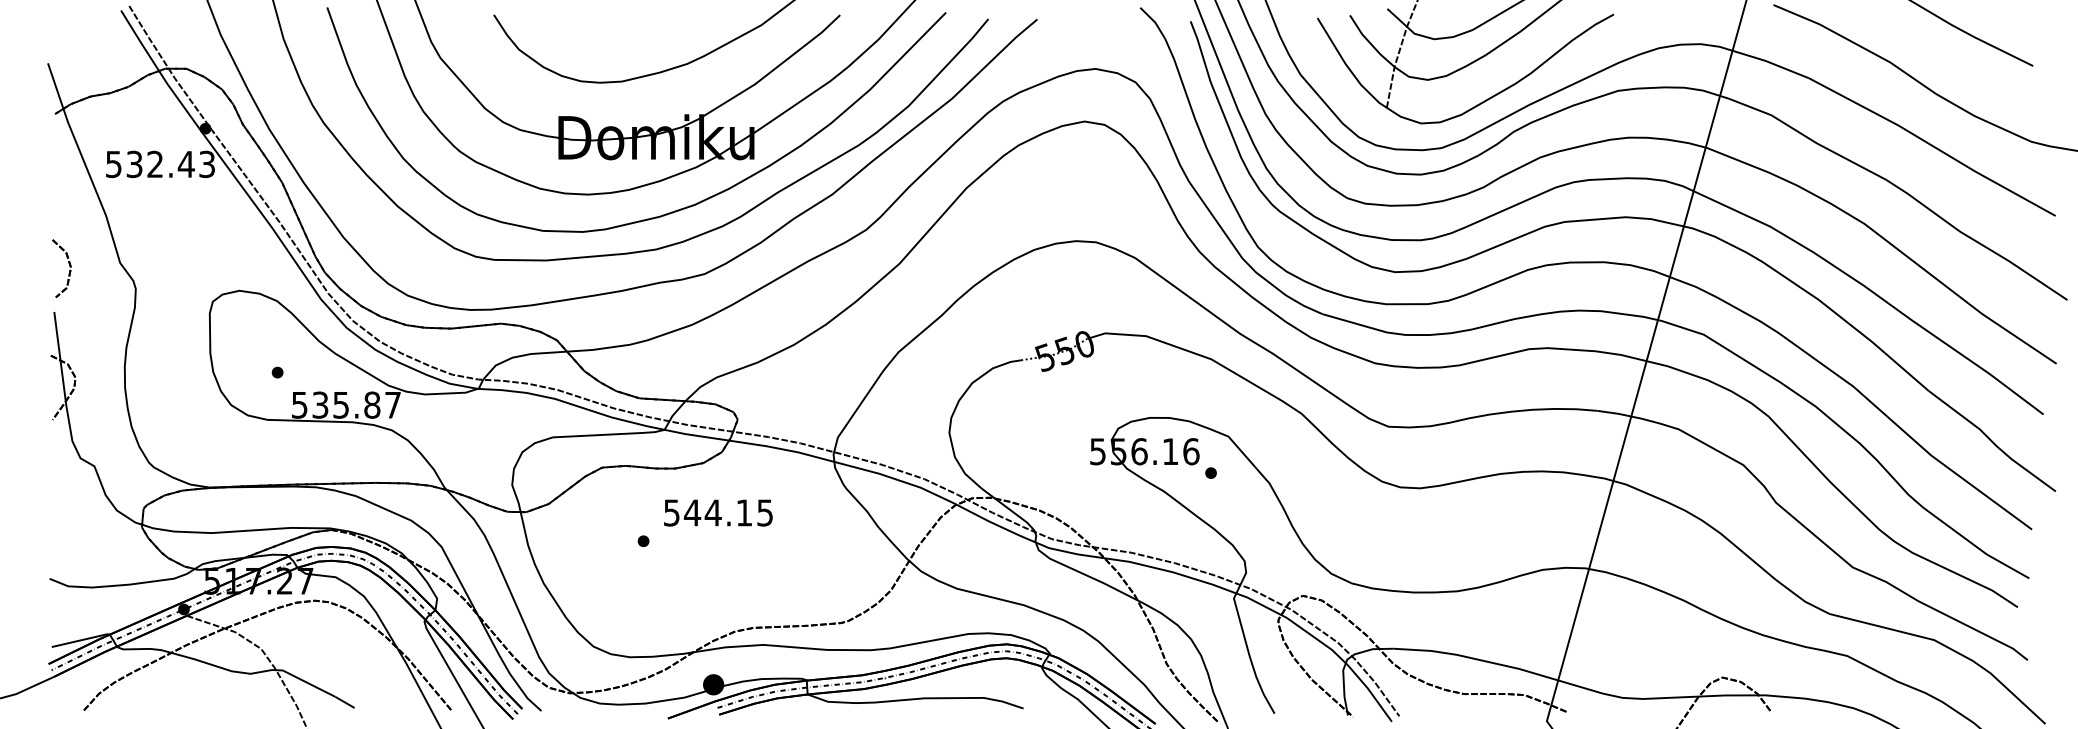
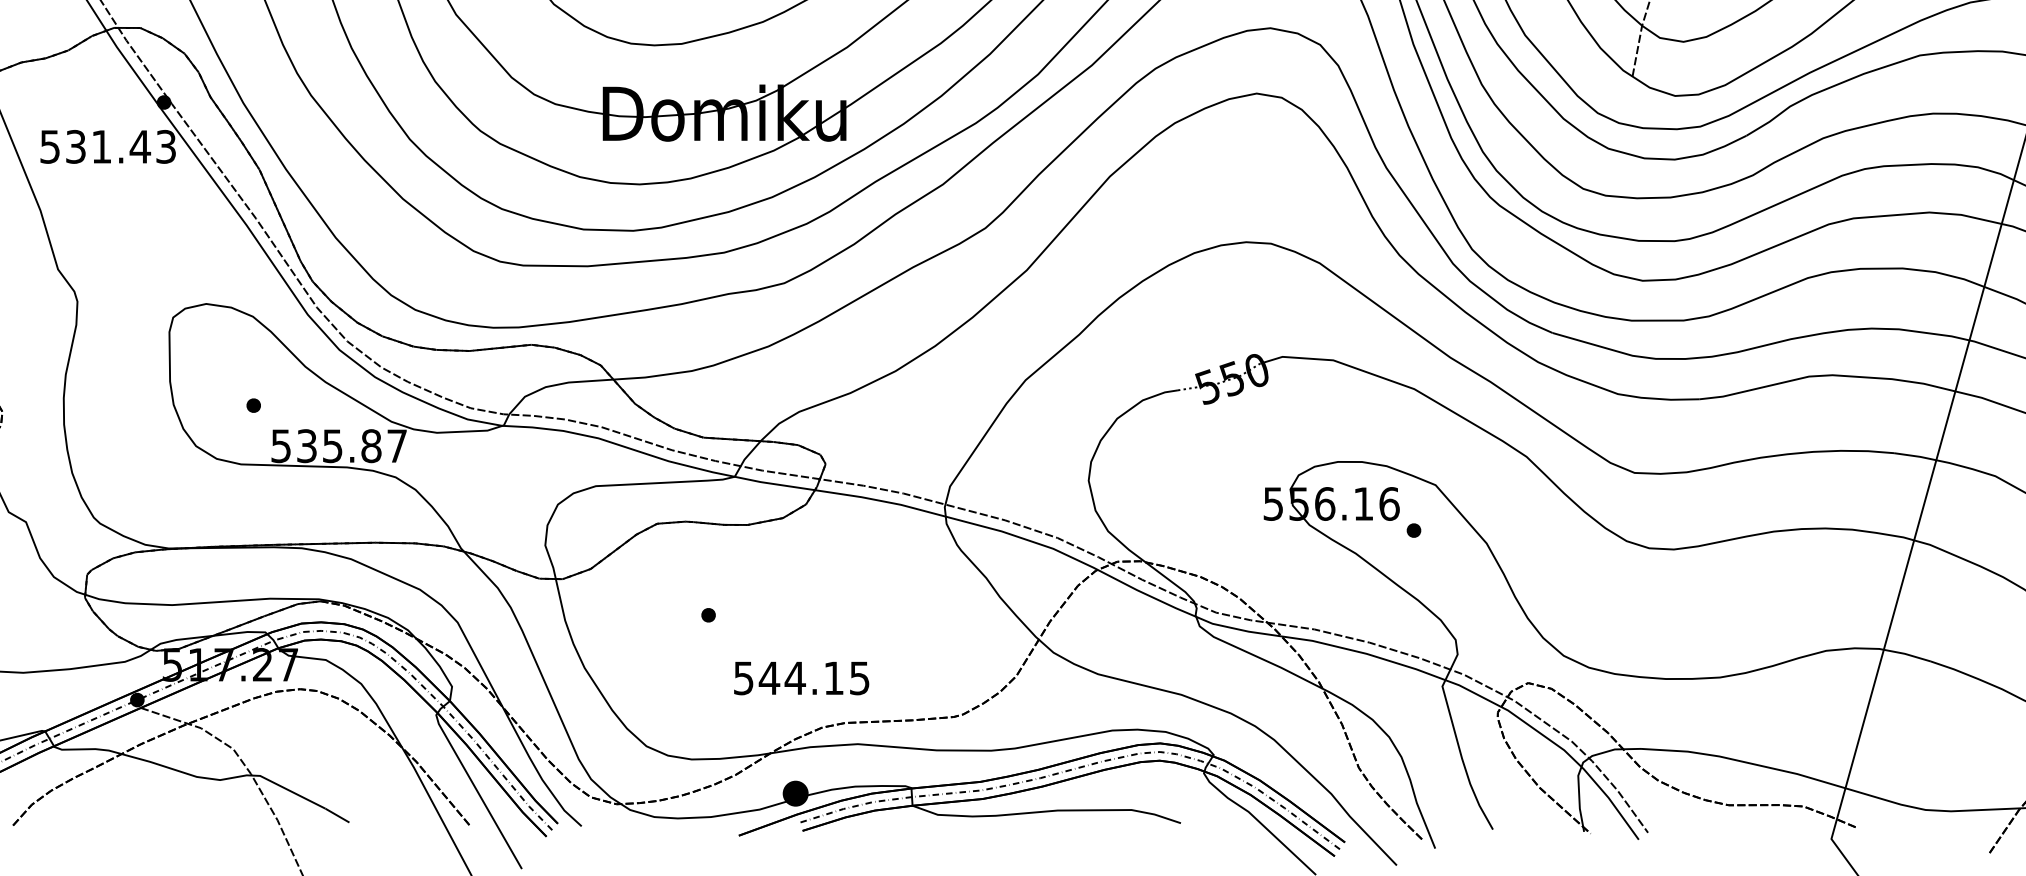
text: (154, 163) -> (100, 145), 532.43 -> 531.43
text: (718, 512) -> (801, 677), moved

